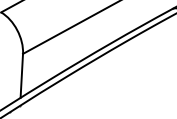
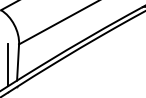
line: (10, 78) -> (8, 64), added

